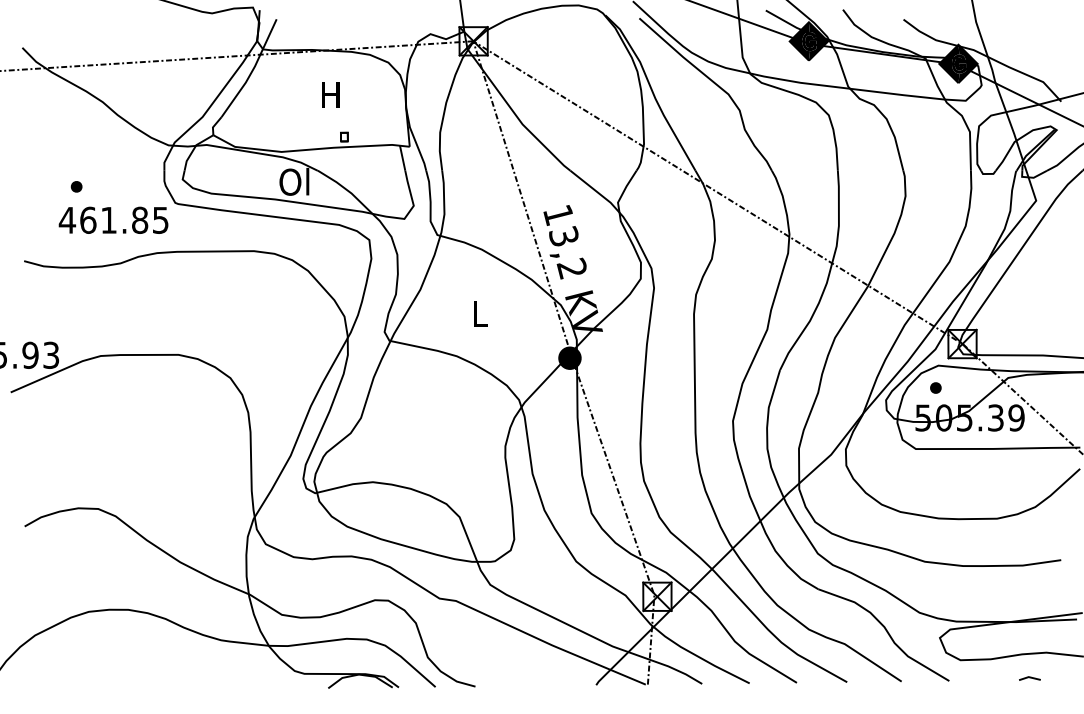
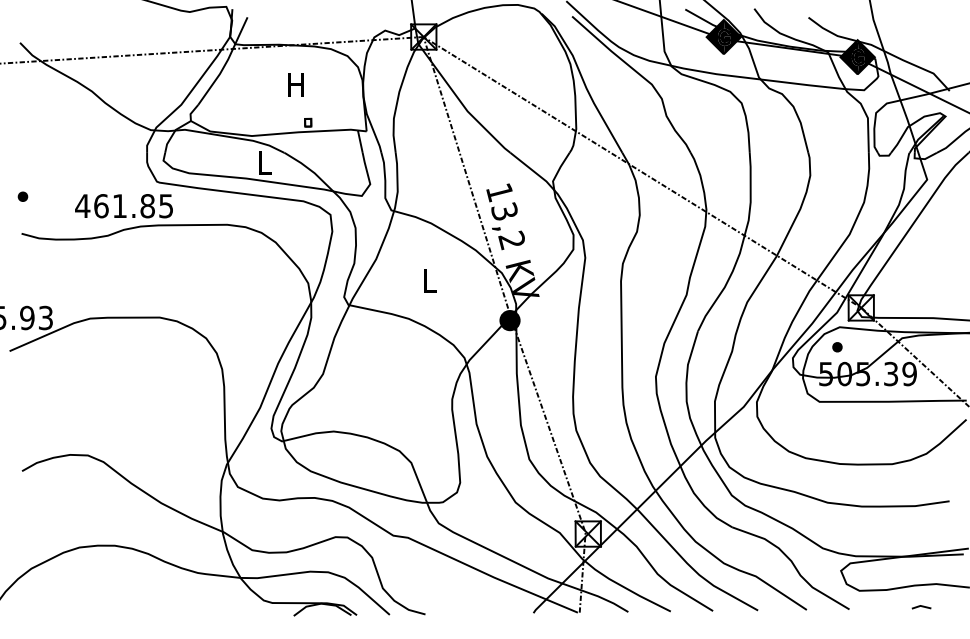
text: (294, 181) -> (263, 162), Ol -> L
part: (76, 186) -> (22, 196), moved
text: (113, 219) -> (123, 205), moved

